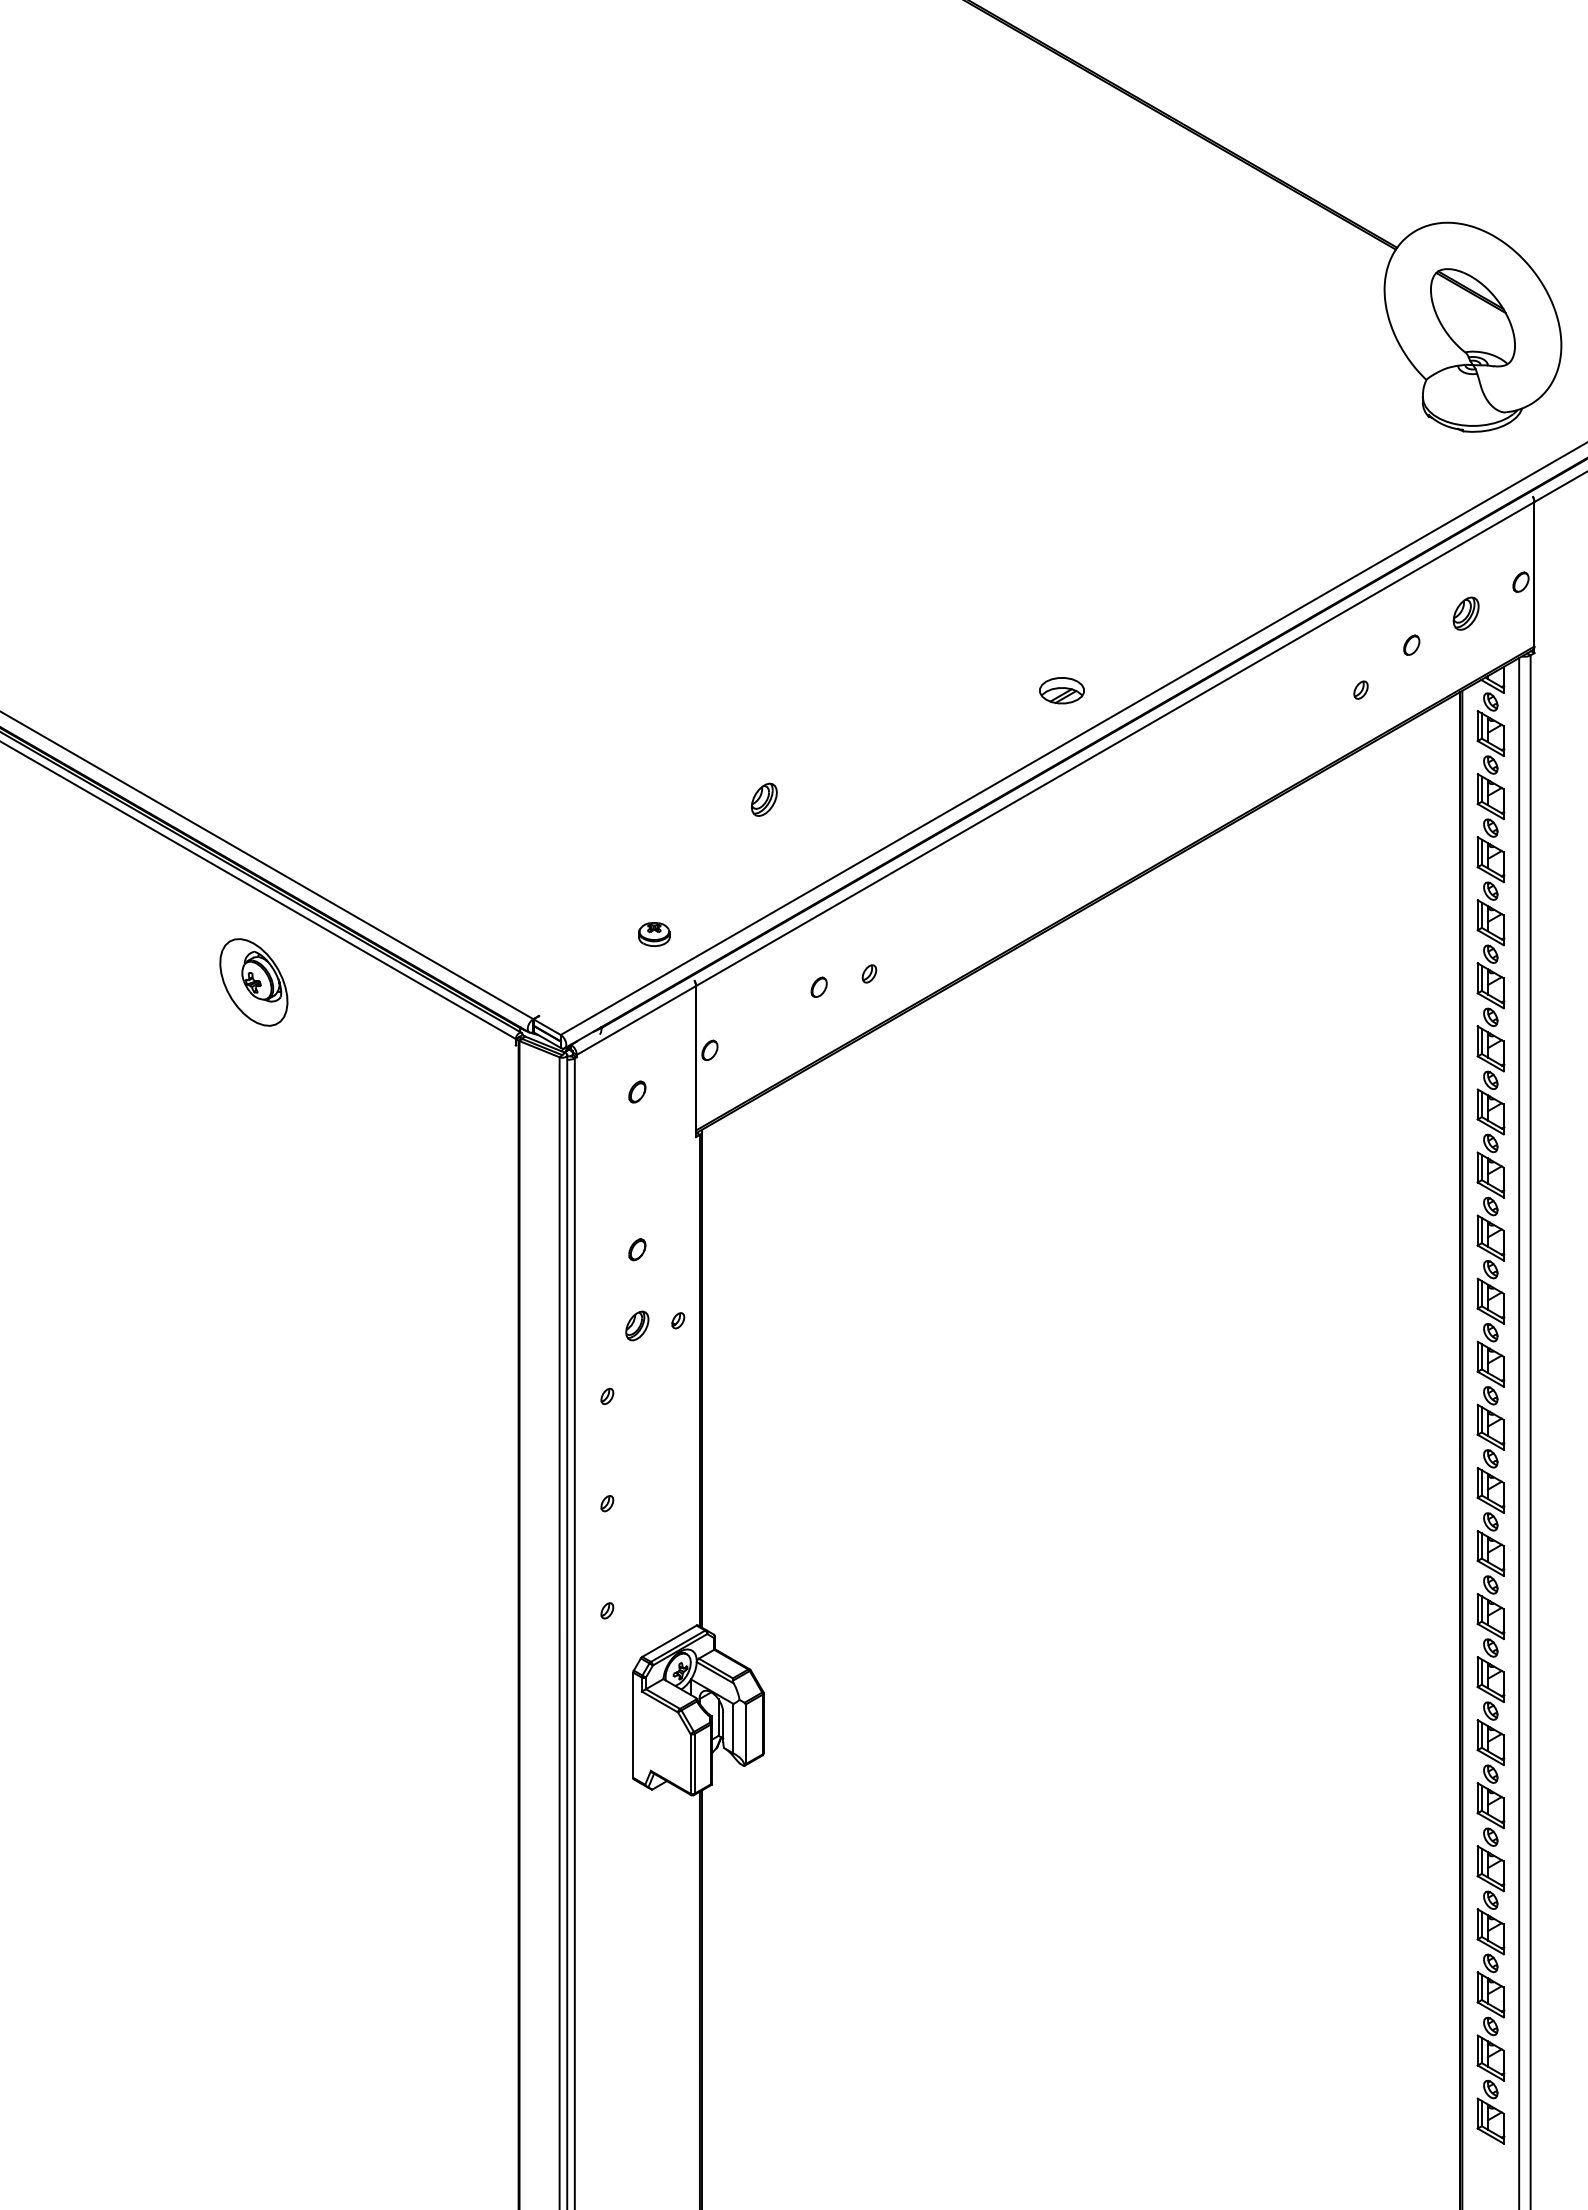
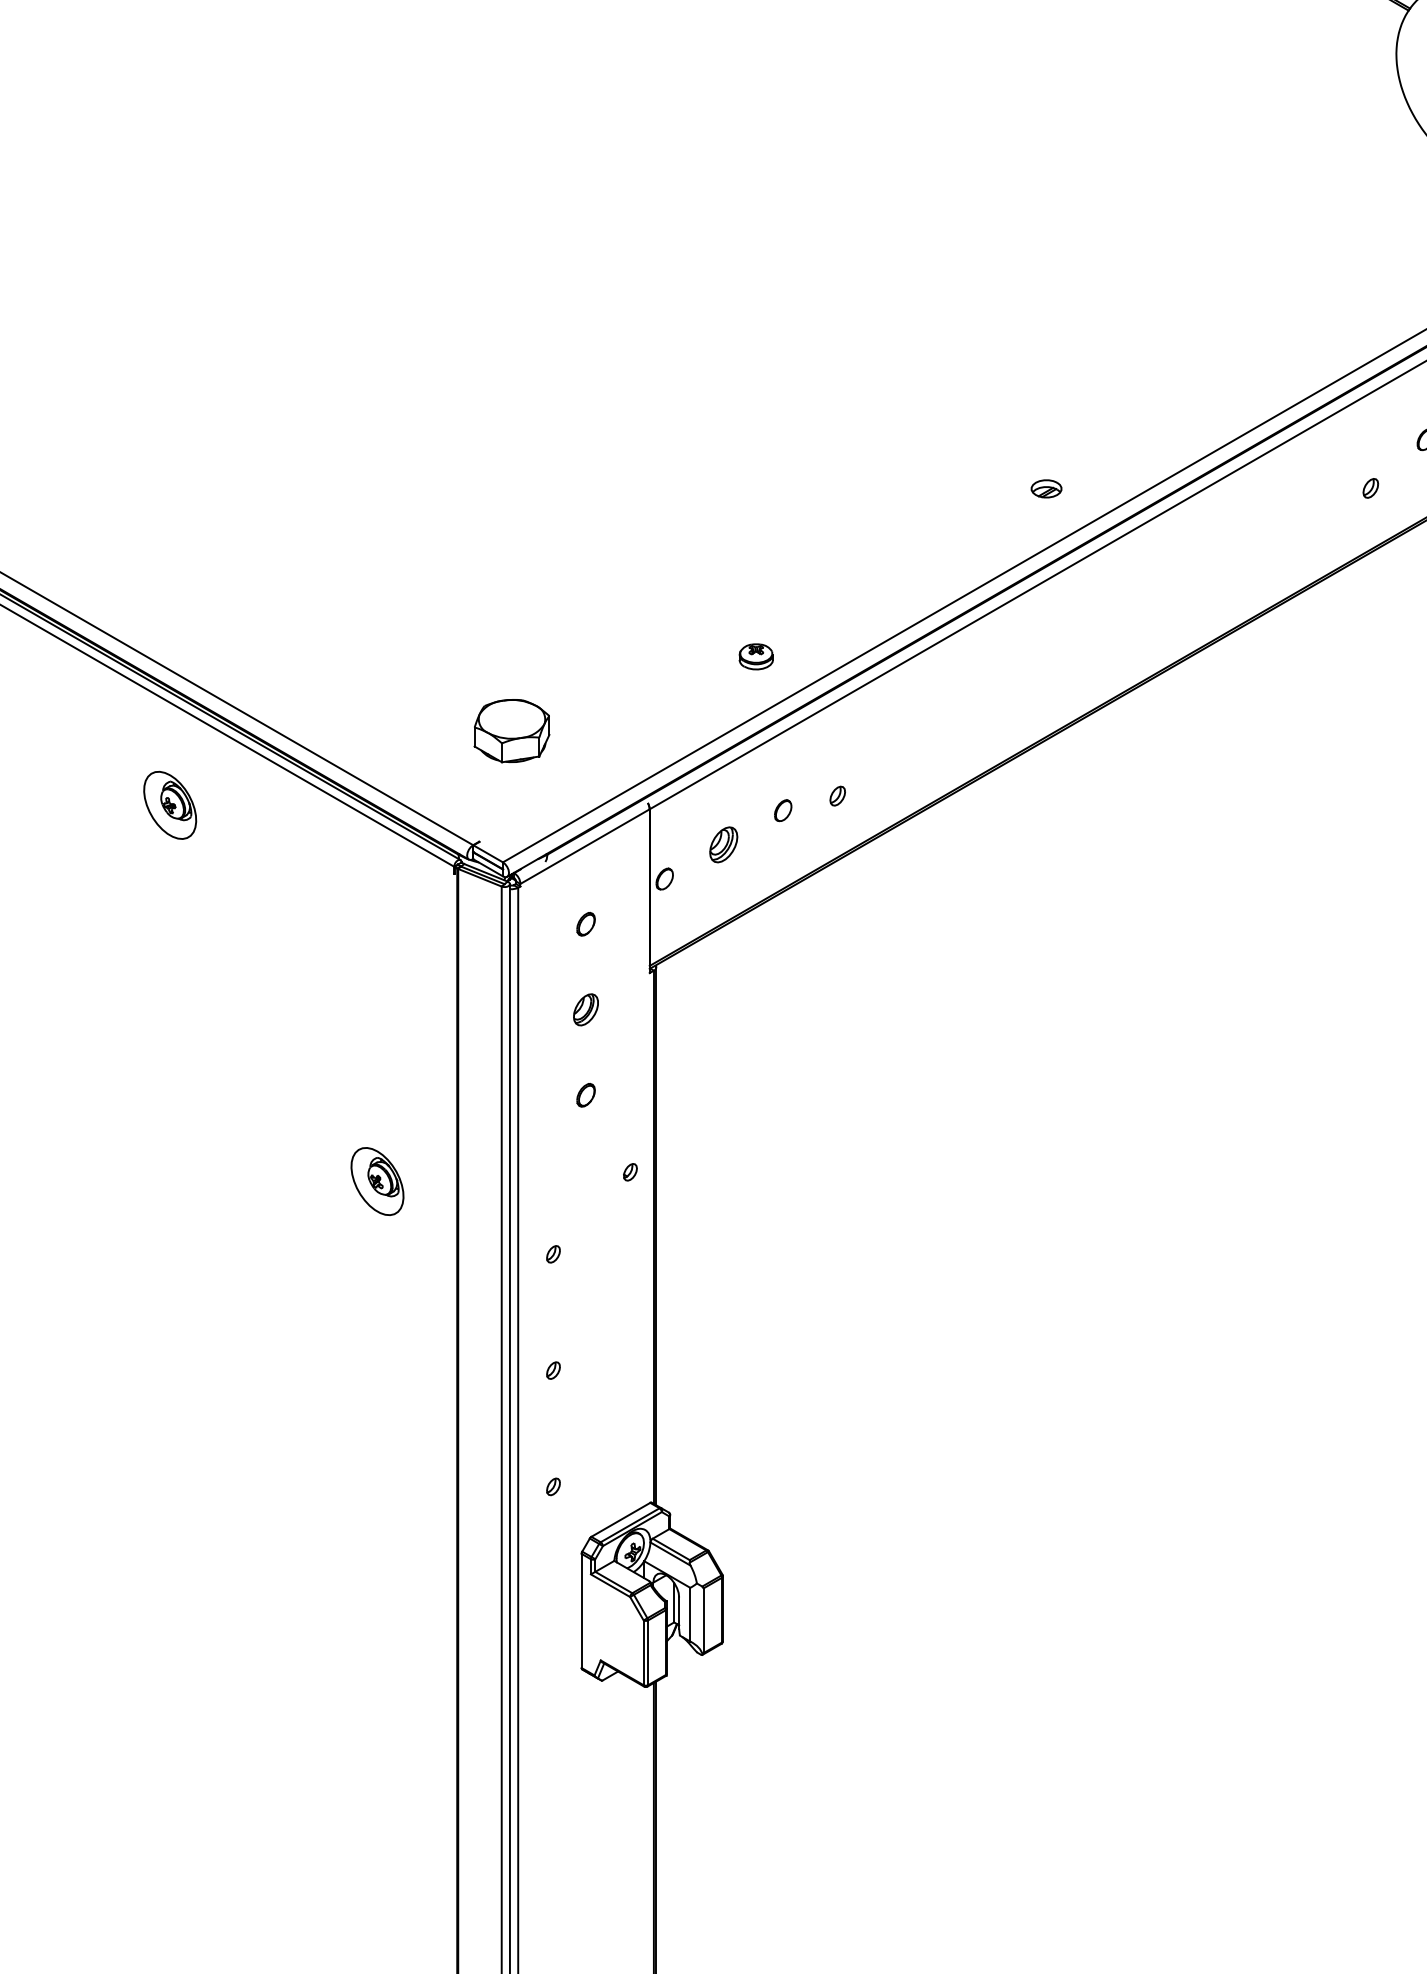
part: (1061, 690) -> (1046, 488), size x0.62
part: (764, 799) -> (723, 844), moved
part: (568, 913) -> (511, 730), added
part: (654, 934) -> (756, 656), moved
part: (253, 982) -> (169, 805), size x0.71
part: (637, 1325) -> (586, 1009), moved
part: (444, 1329) -> (376, 1181), added

